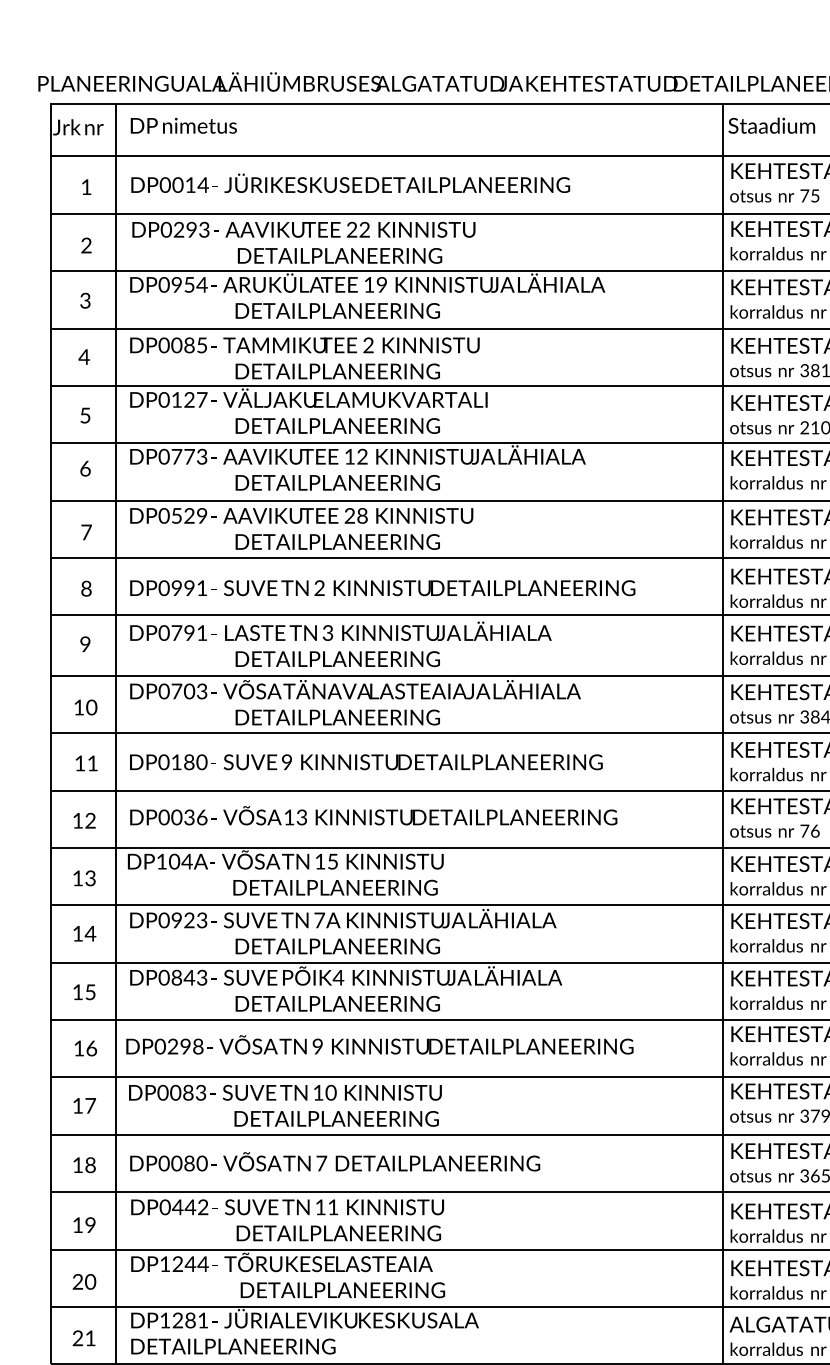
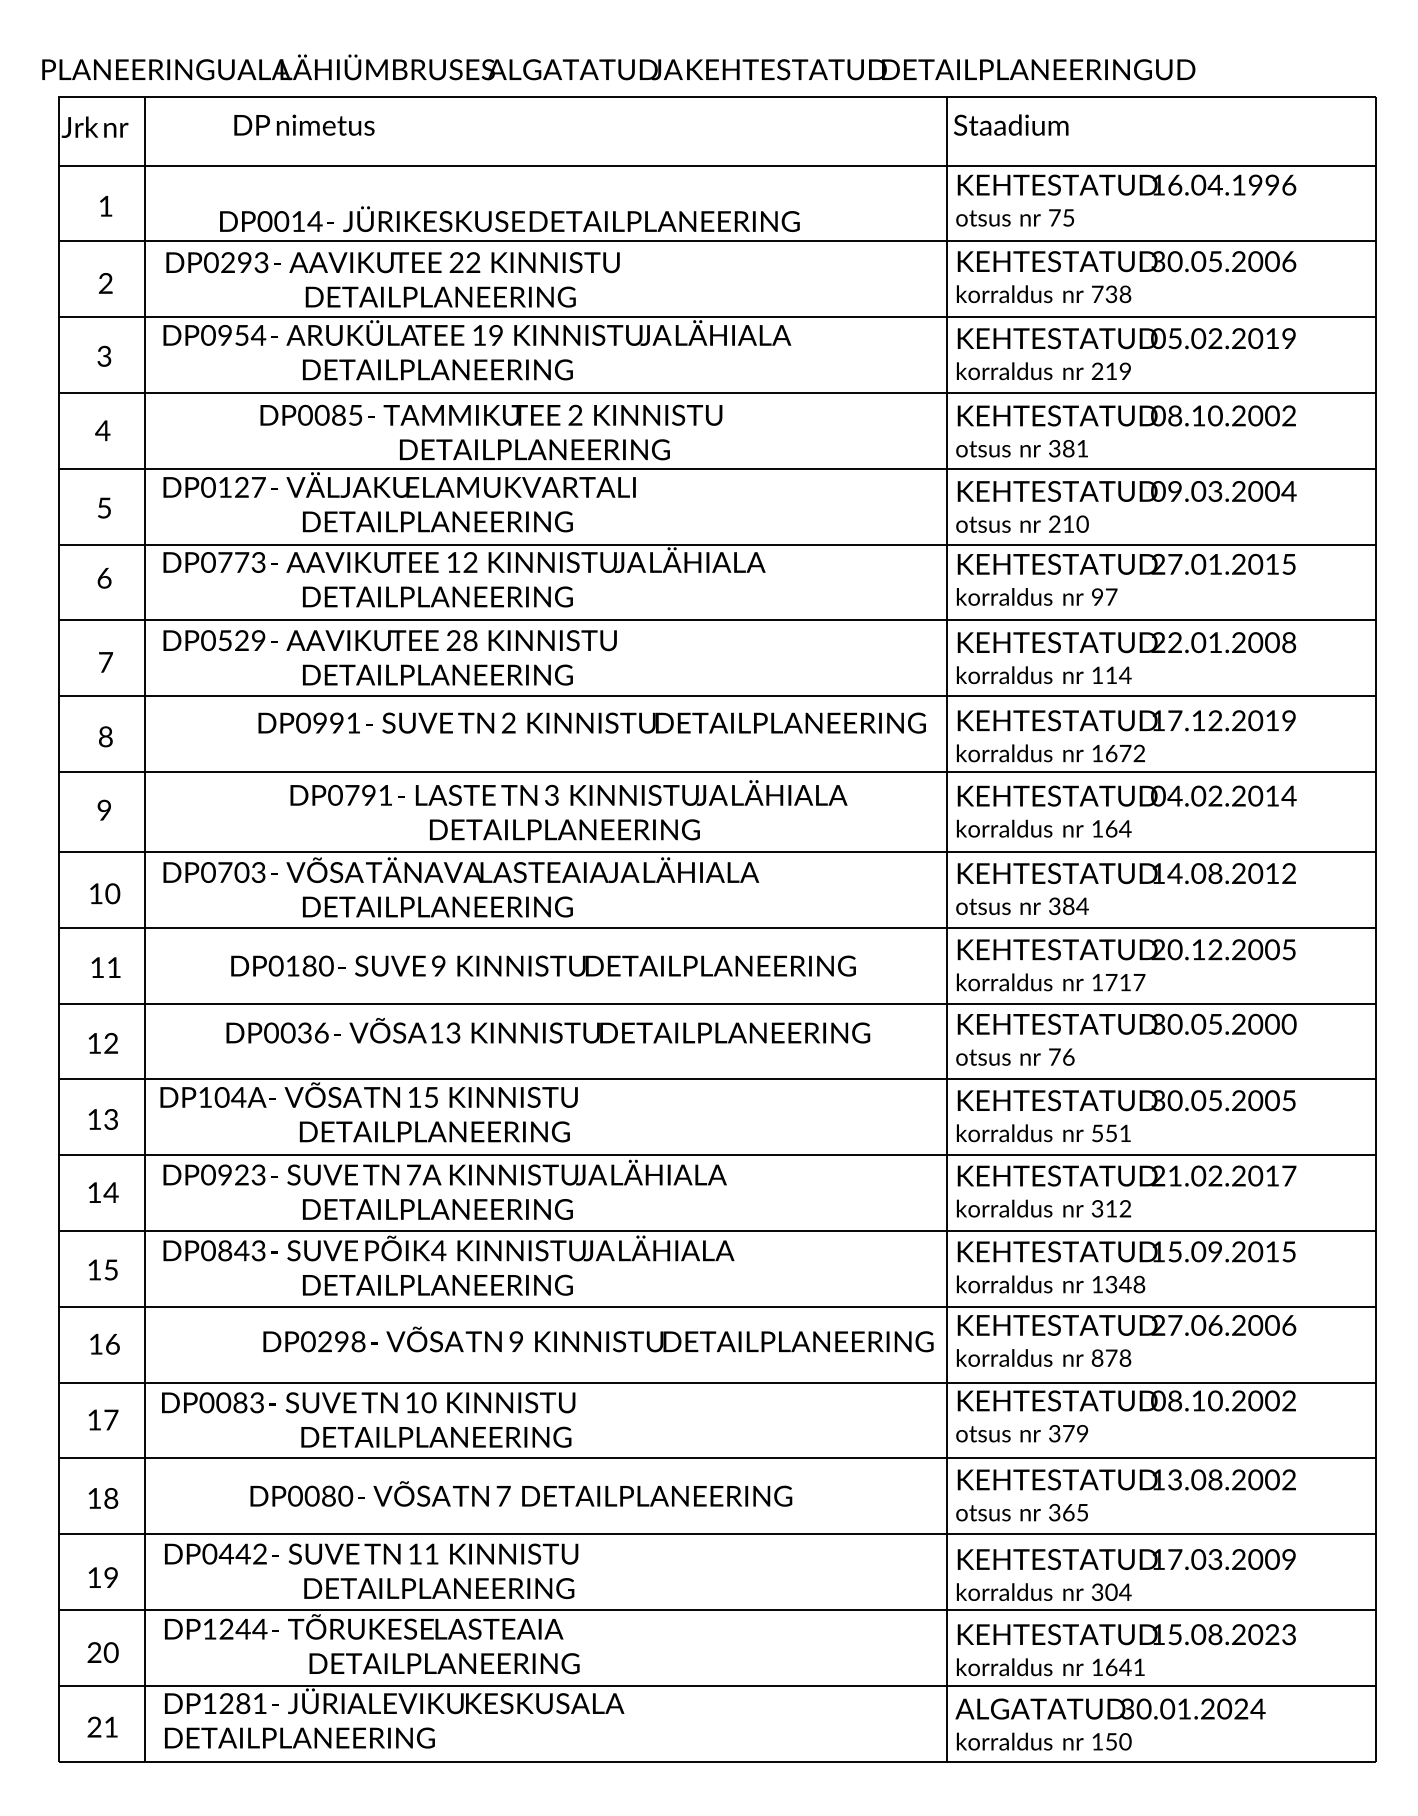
text: (183, 125) -> (304, 124), moved
text: (350, 182) -> (509, 218), moved
text: (304, 358) -> (491, 432), moved
text: (382, 587) -> (591, 722), moved
text: (340, 644) -> (568, 810), moved
text: (366, 761) -> (543, 965), moved
text: (373, 815) -> (548, 1030), moved
text: (379, 1044) -> (598, 1339), moved
text: (335, 1161) -> (521, 1493), moved

